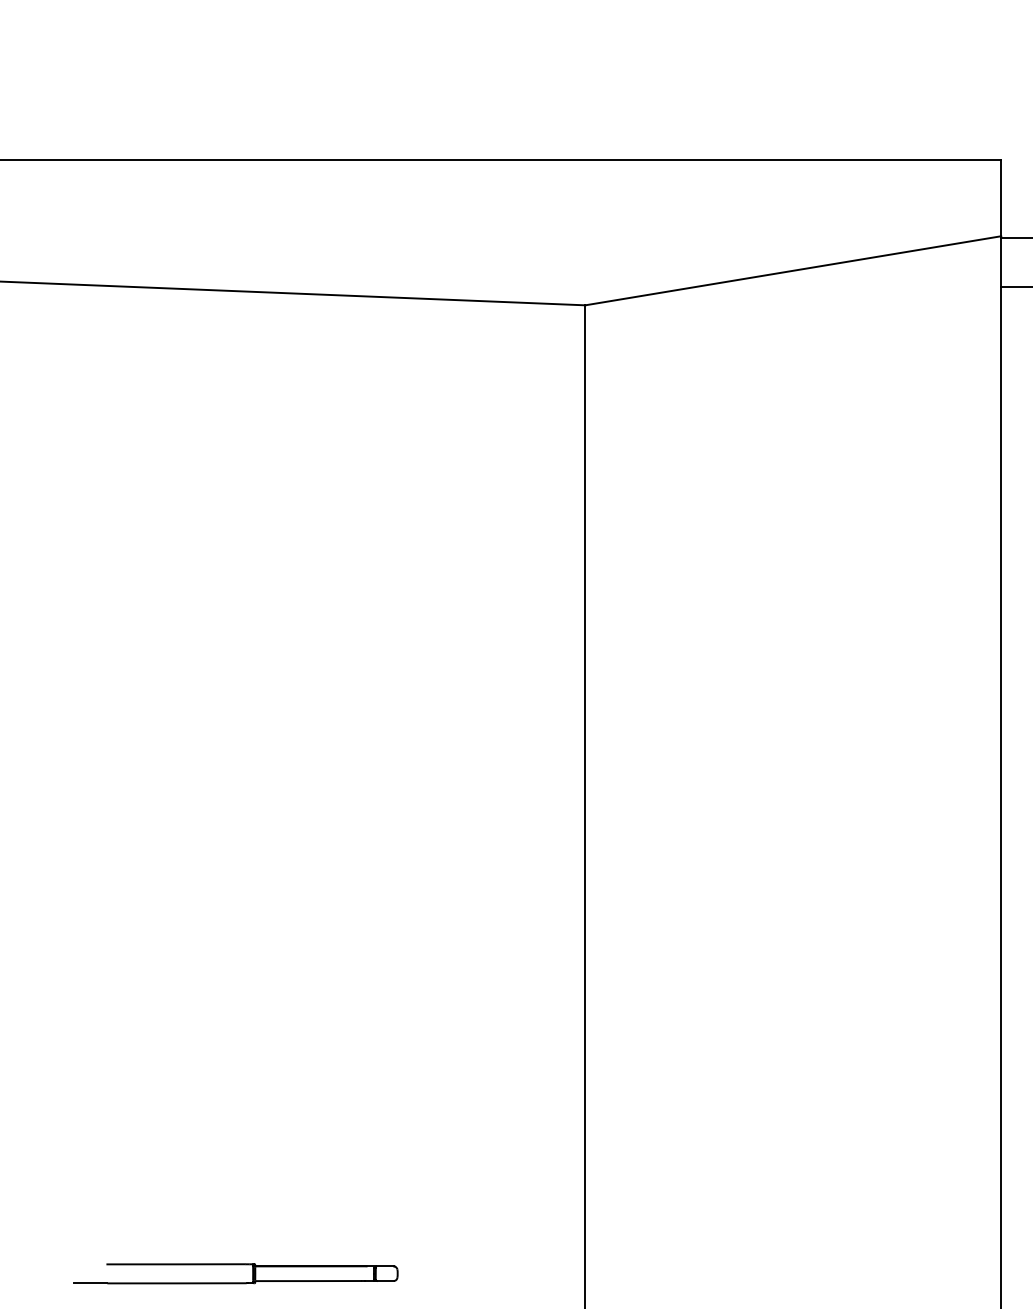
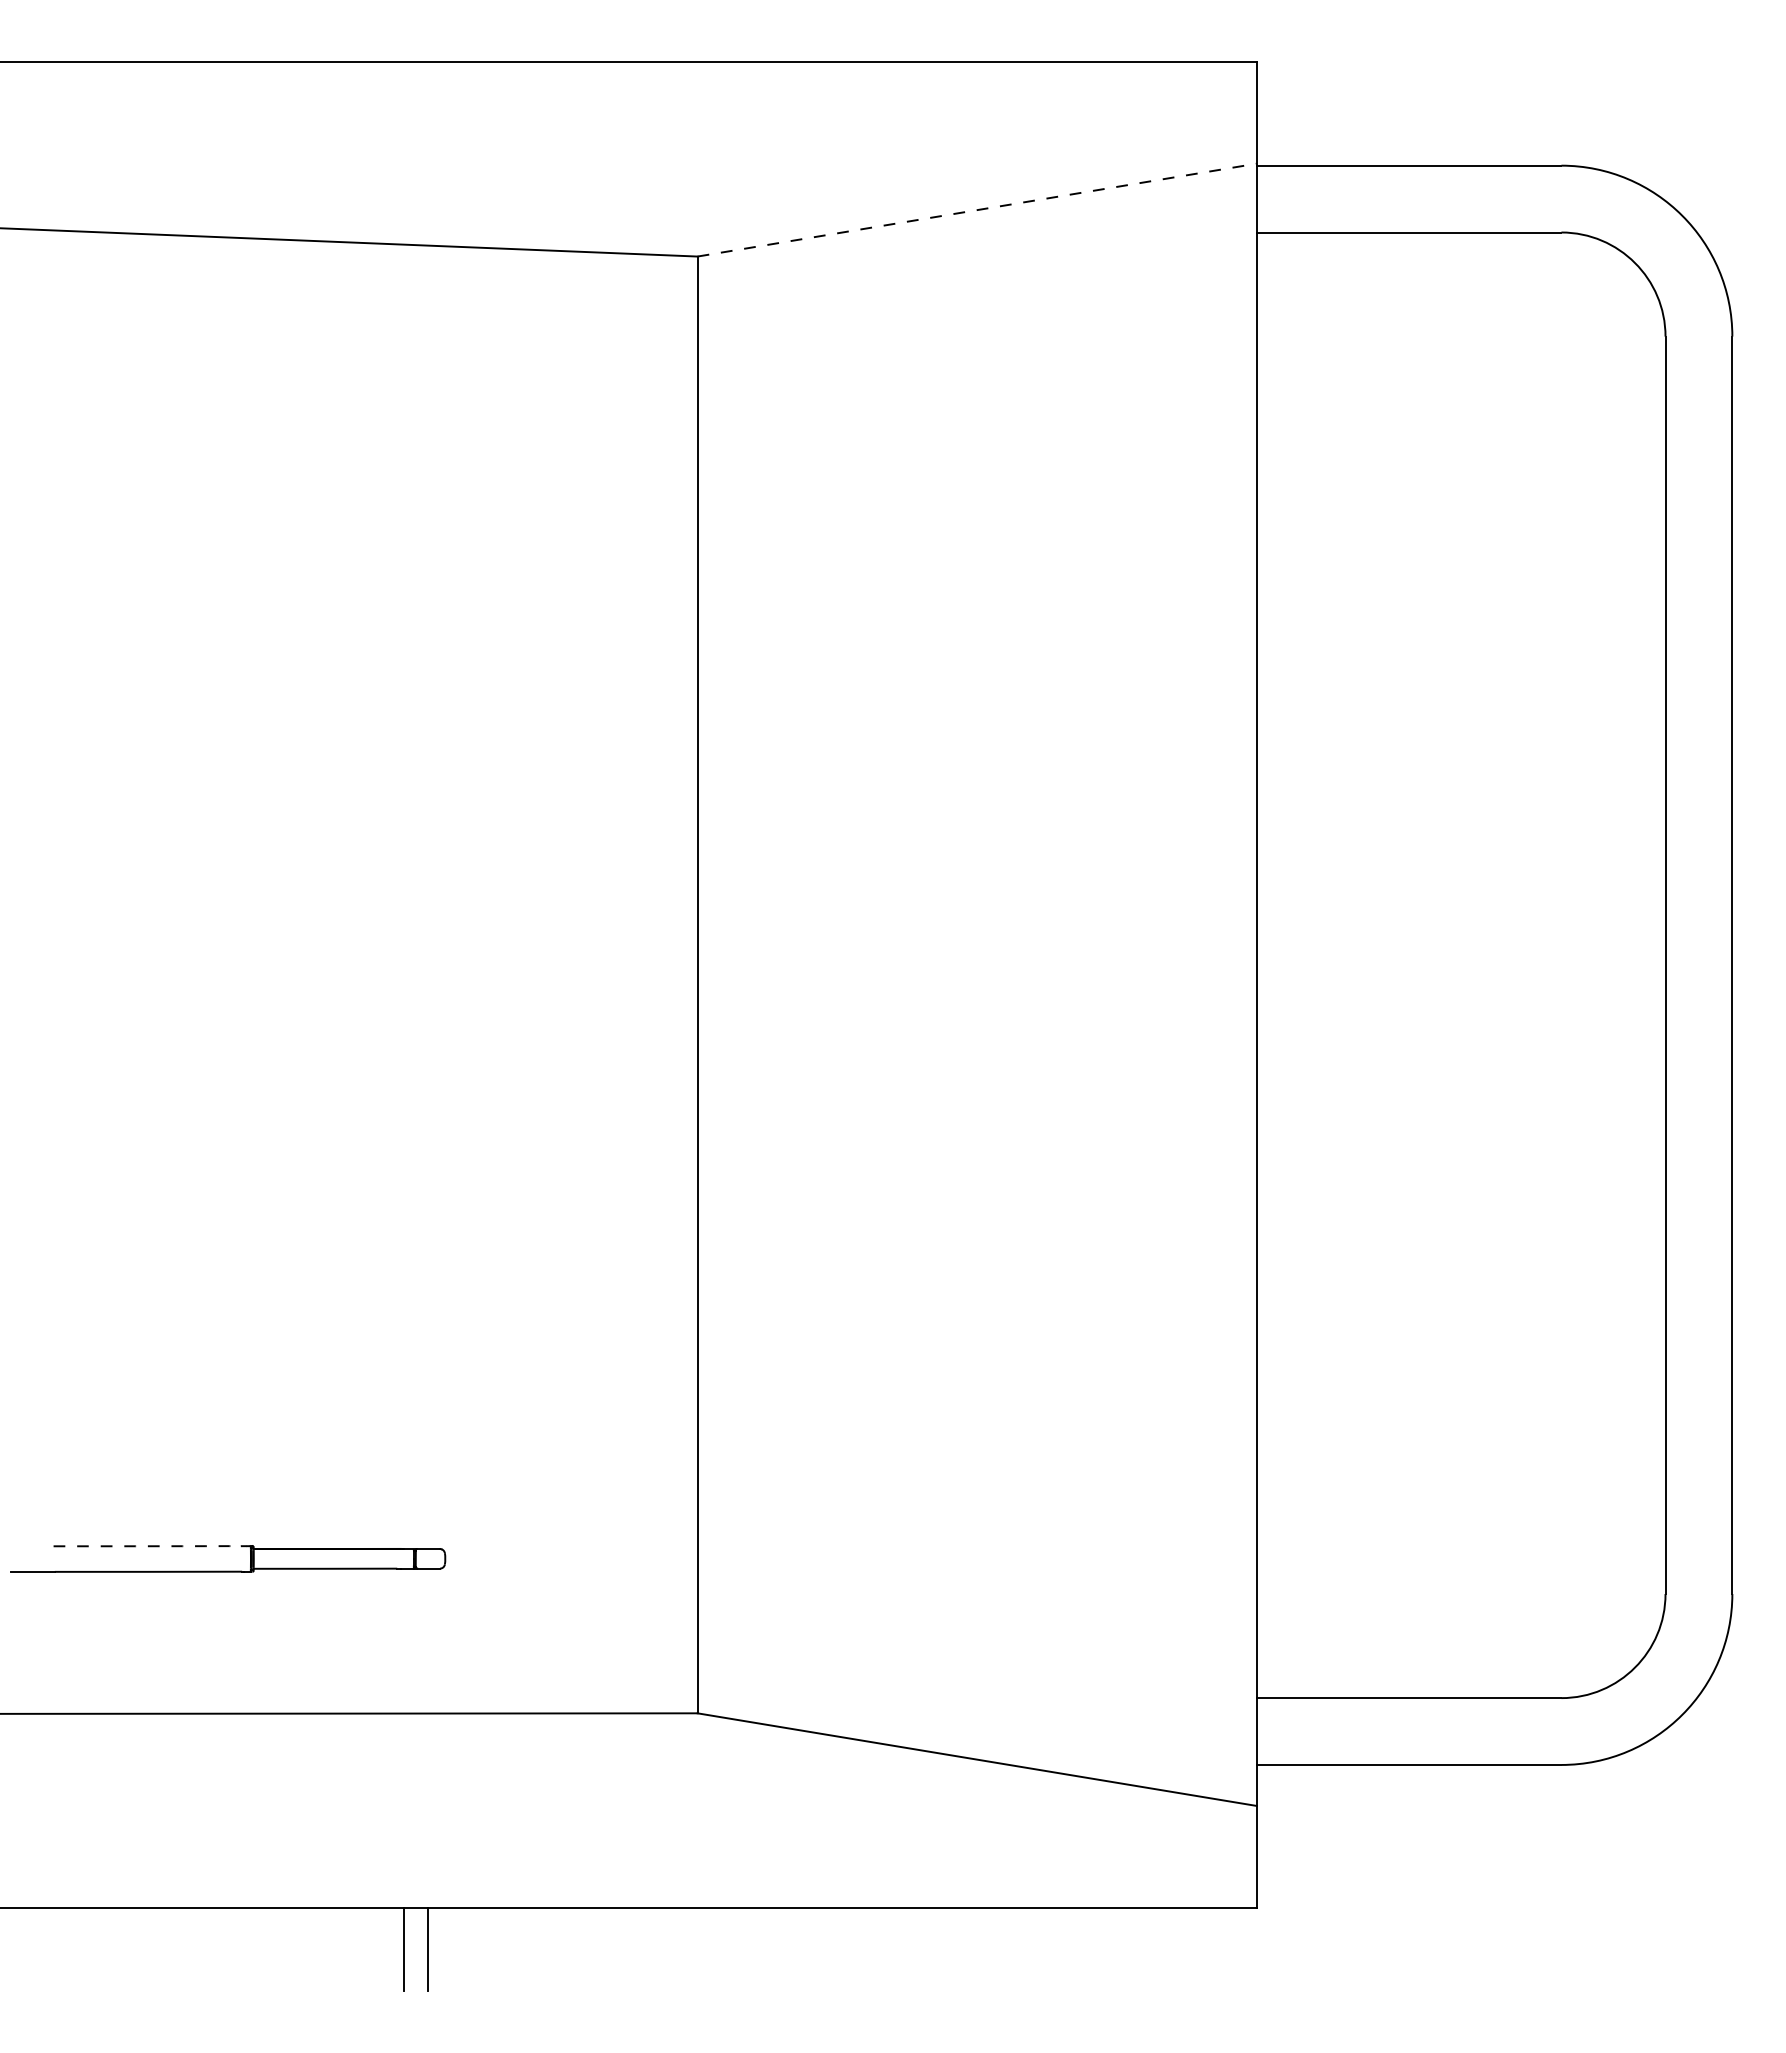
line: (793, 271) -> (977, 210), solid -> dashed
arc: (176, 1264) -> (147, 1546), solid -> dashed

